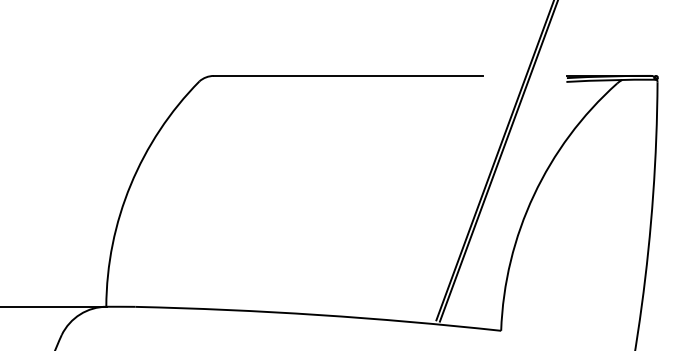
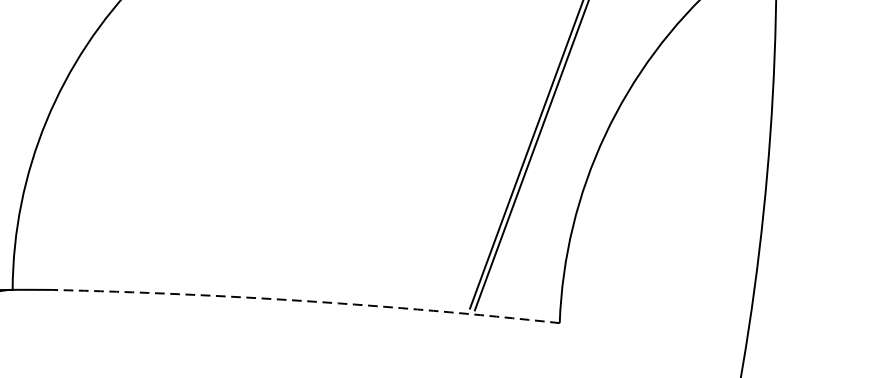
arc: (318, 314) -> (306, 300), solid -> dashed

